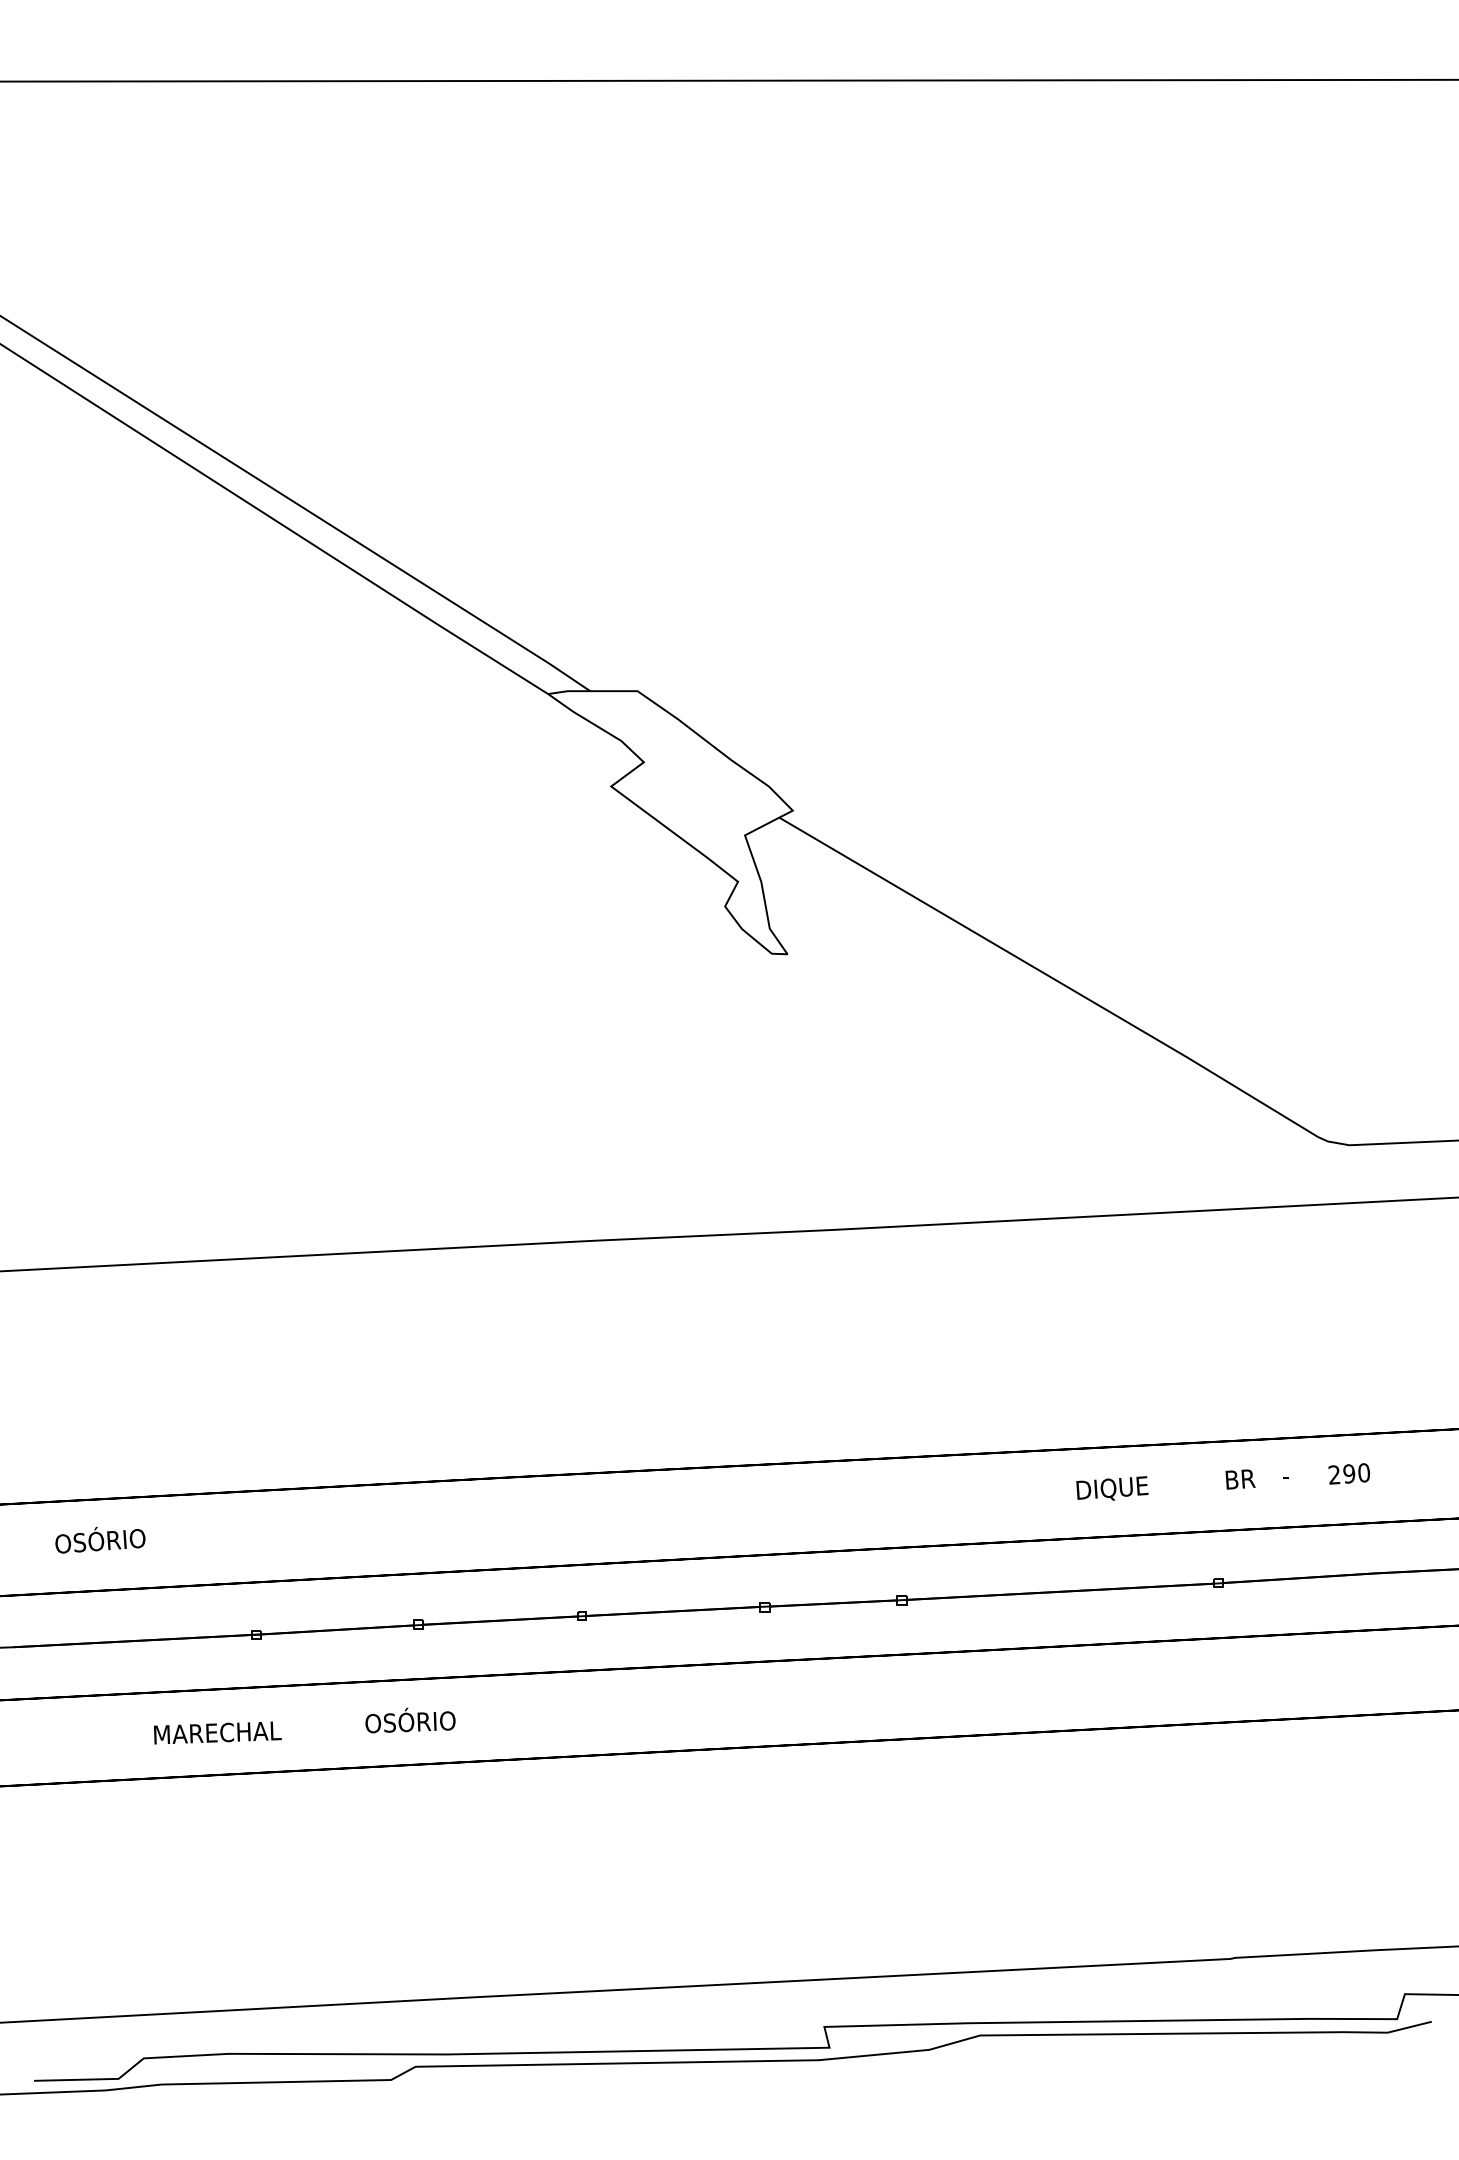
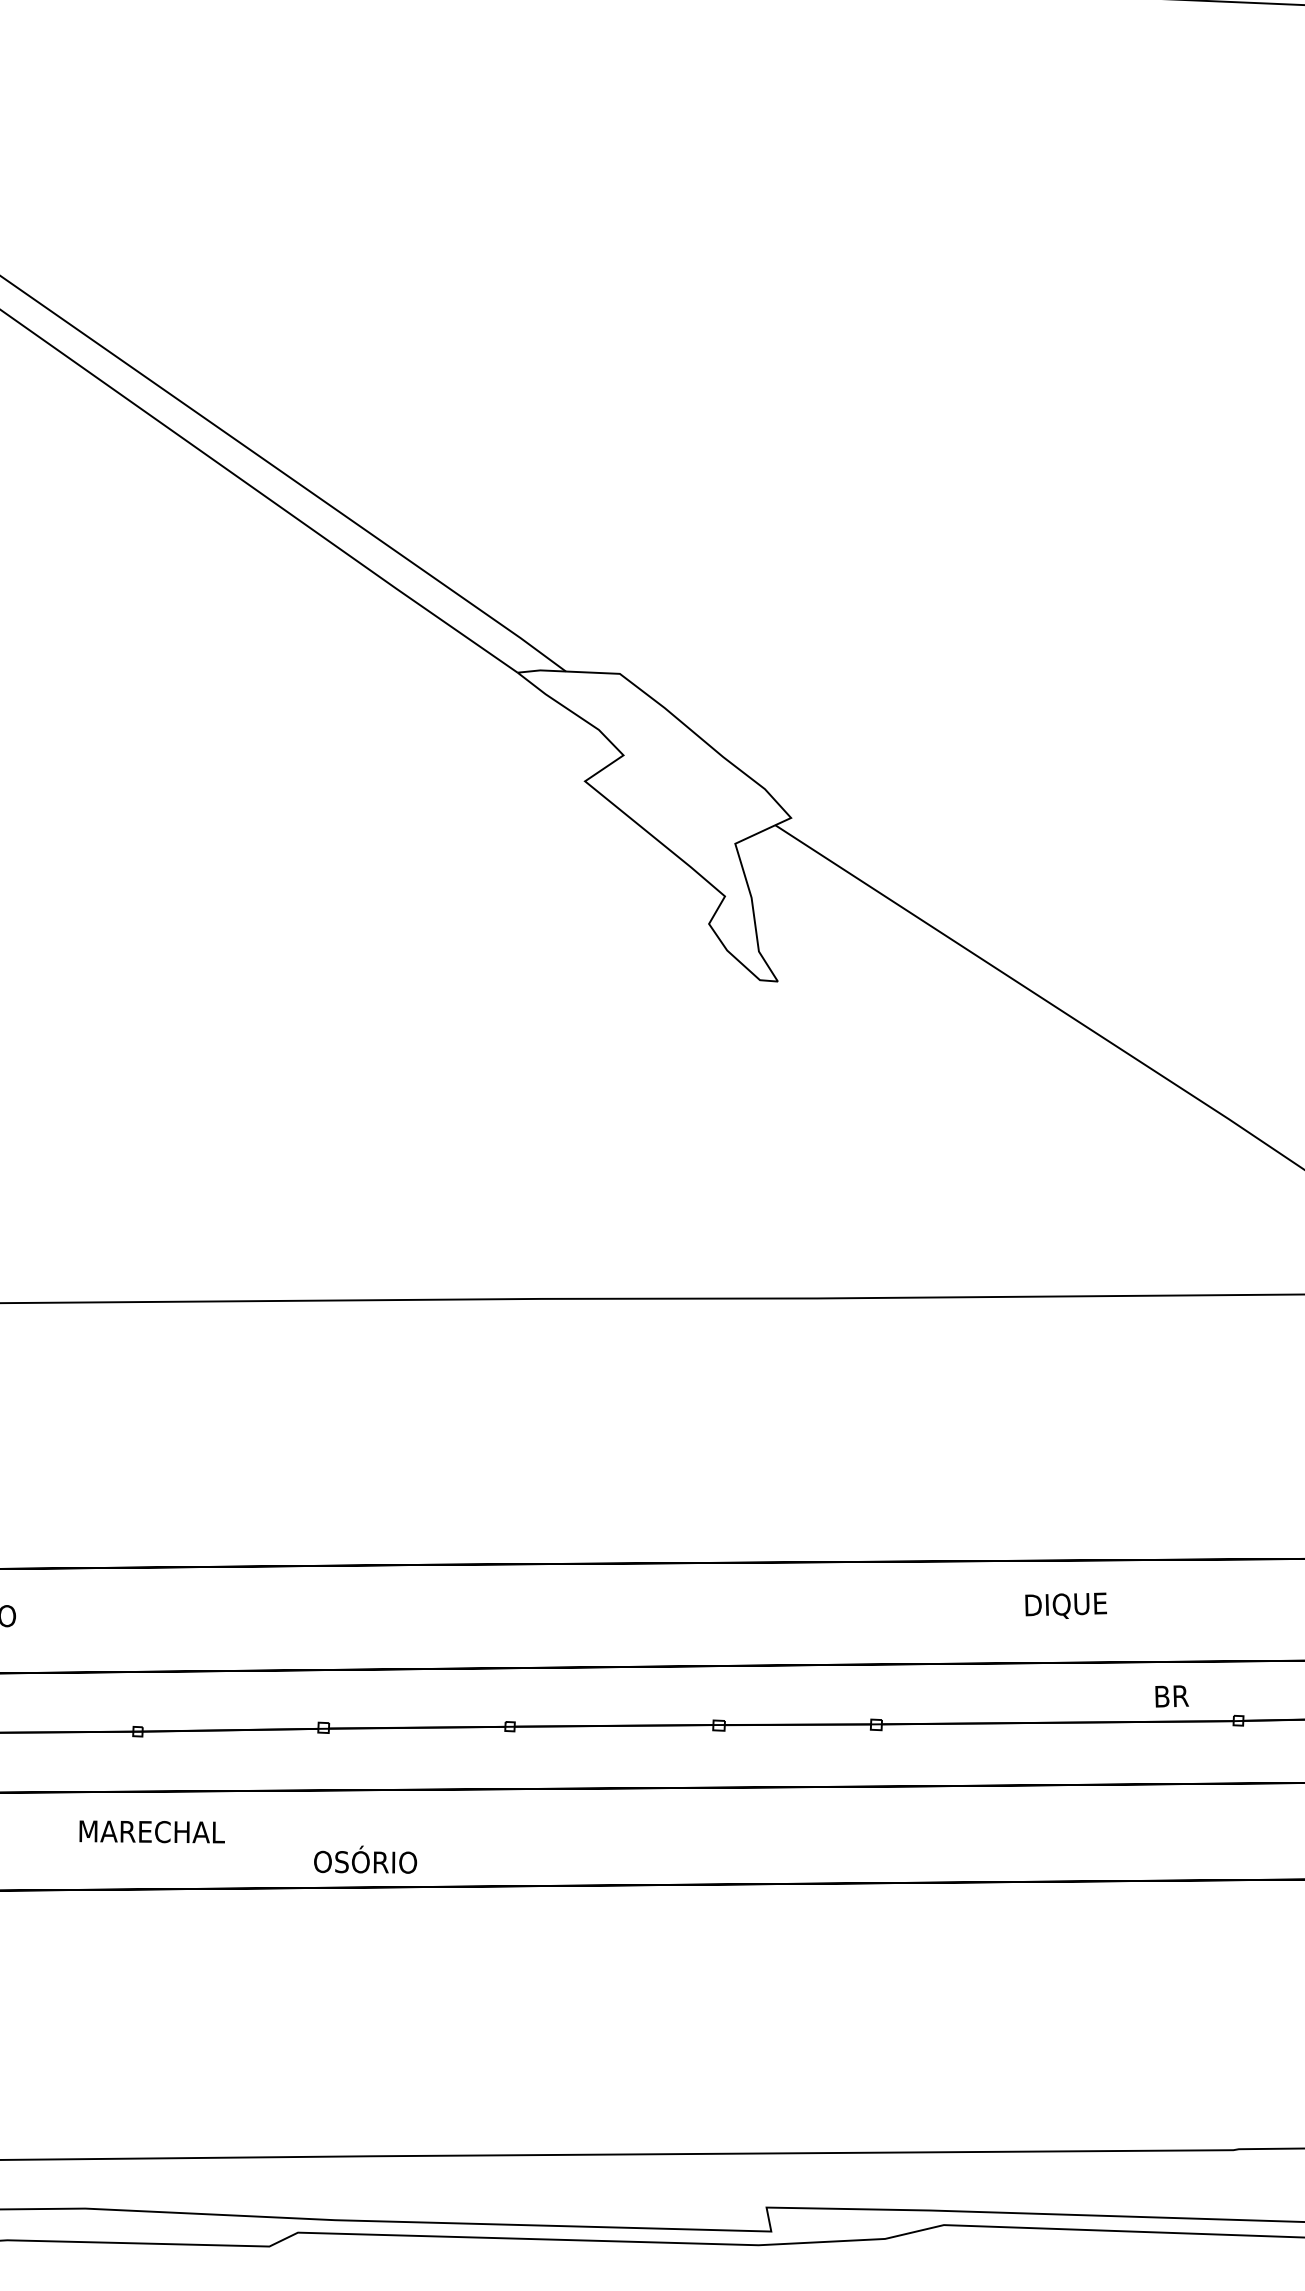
text: (1240, 1479) -> (1171, 1696), moved
text: (1112, 1488) -> (1066, 1605), moved
text: (410, 1720) -> (365, 1860), moved
text: (217, 1732) -> (151, 1831), moved

